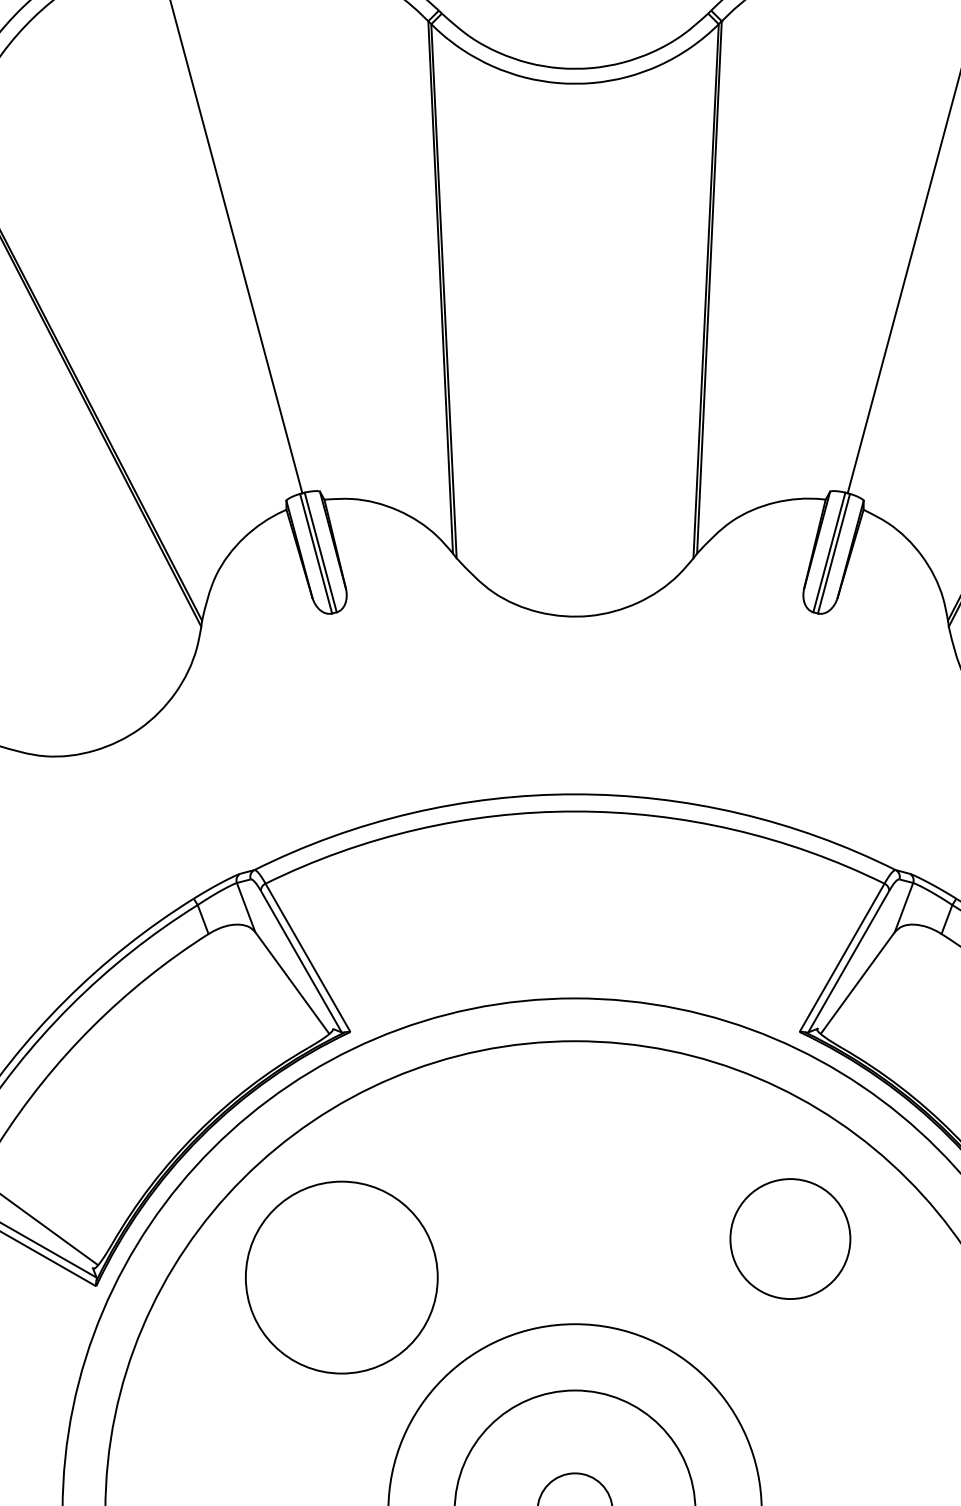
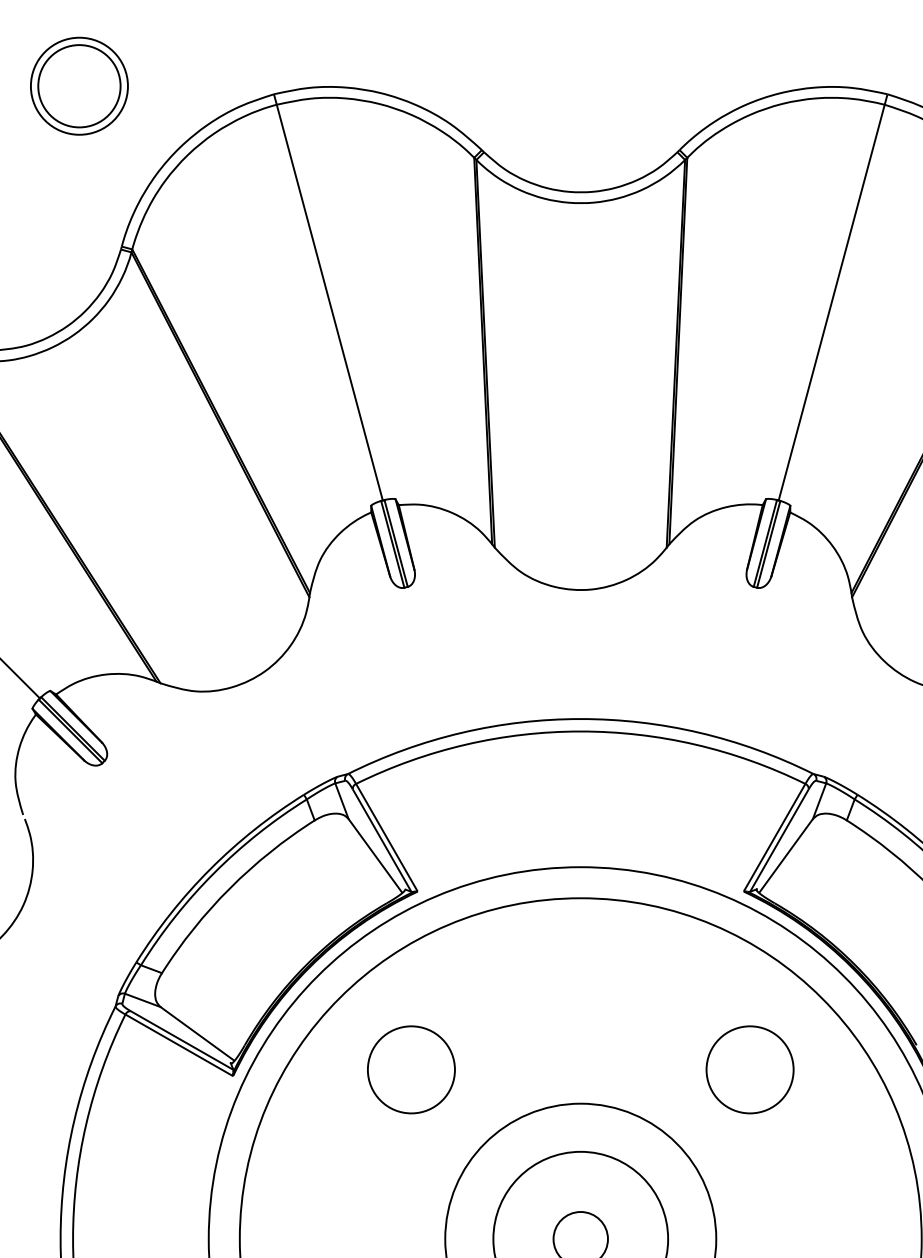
circle: (789, 1238) -> (749, 1069), moved
circle: (340, 1277) -> (410, 1069), size x0.62

